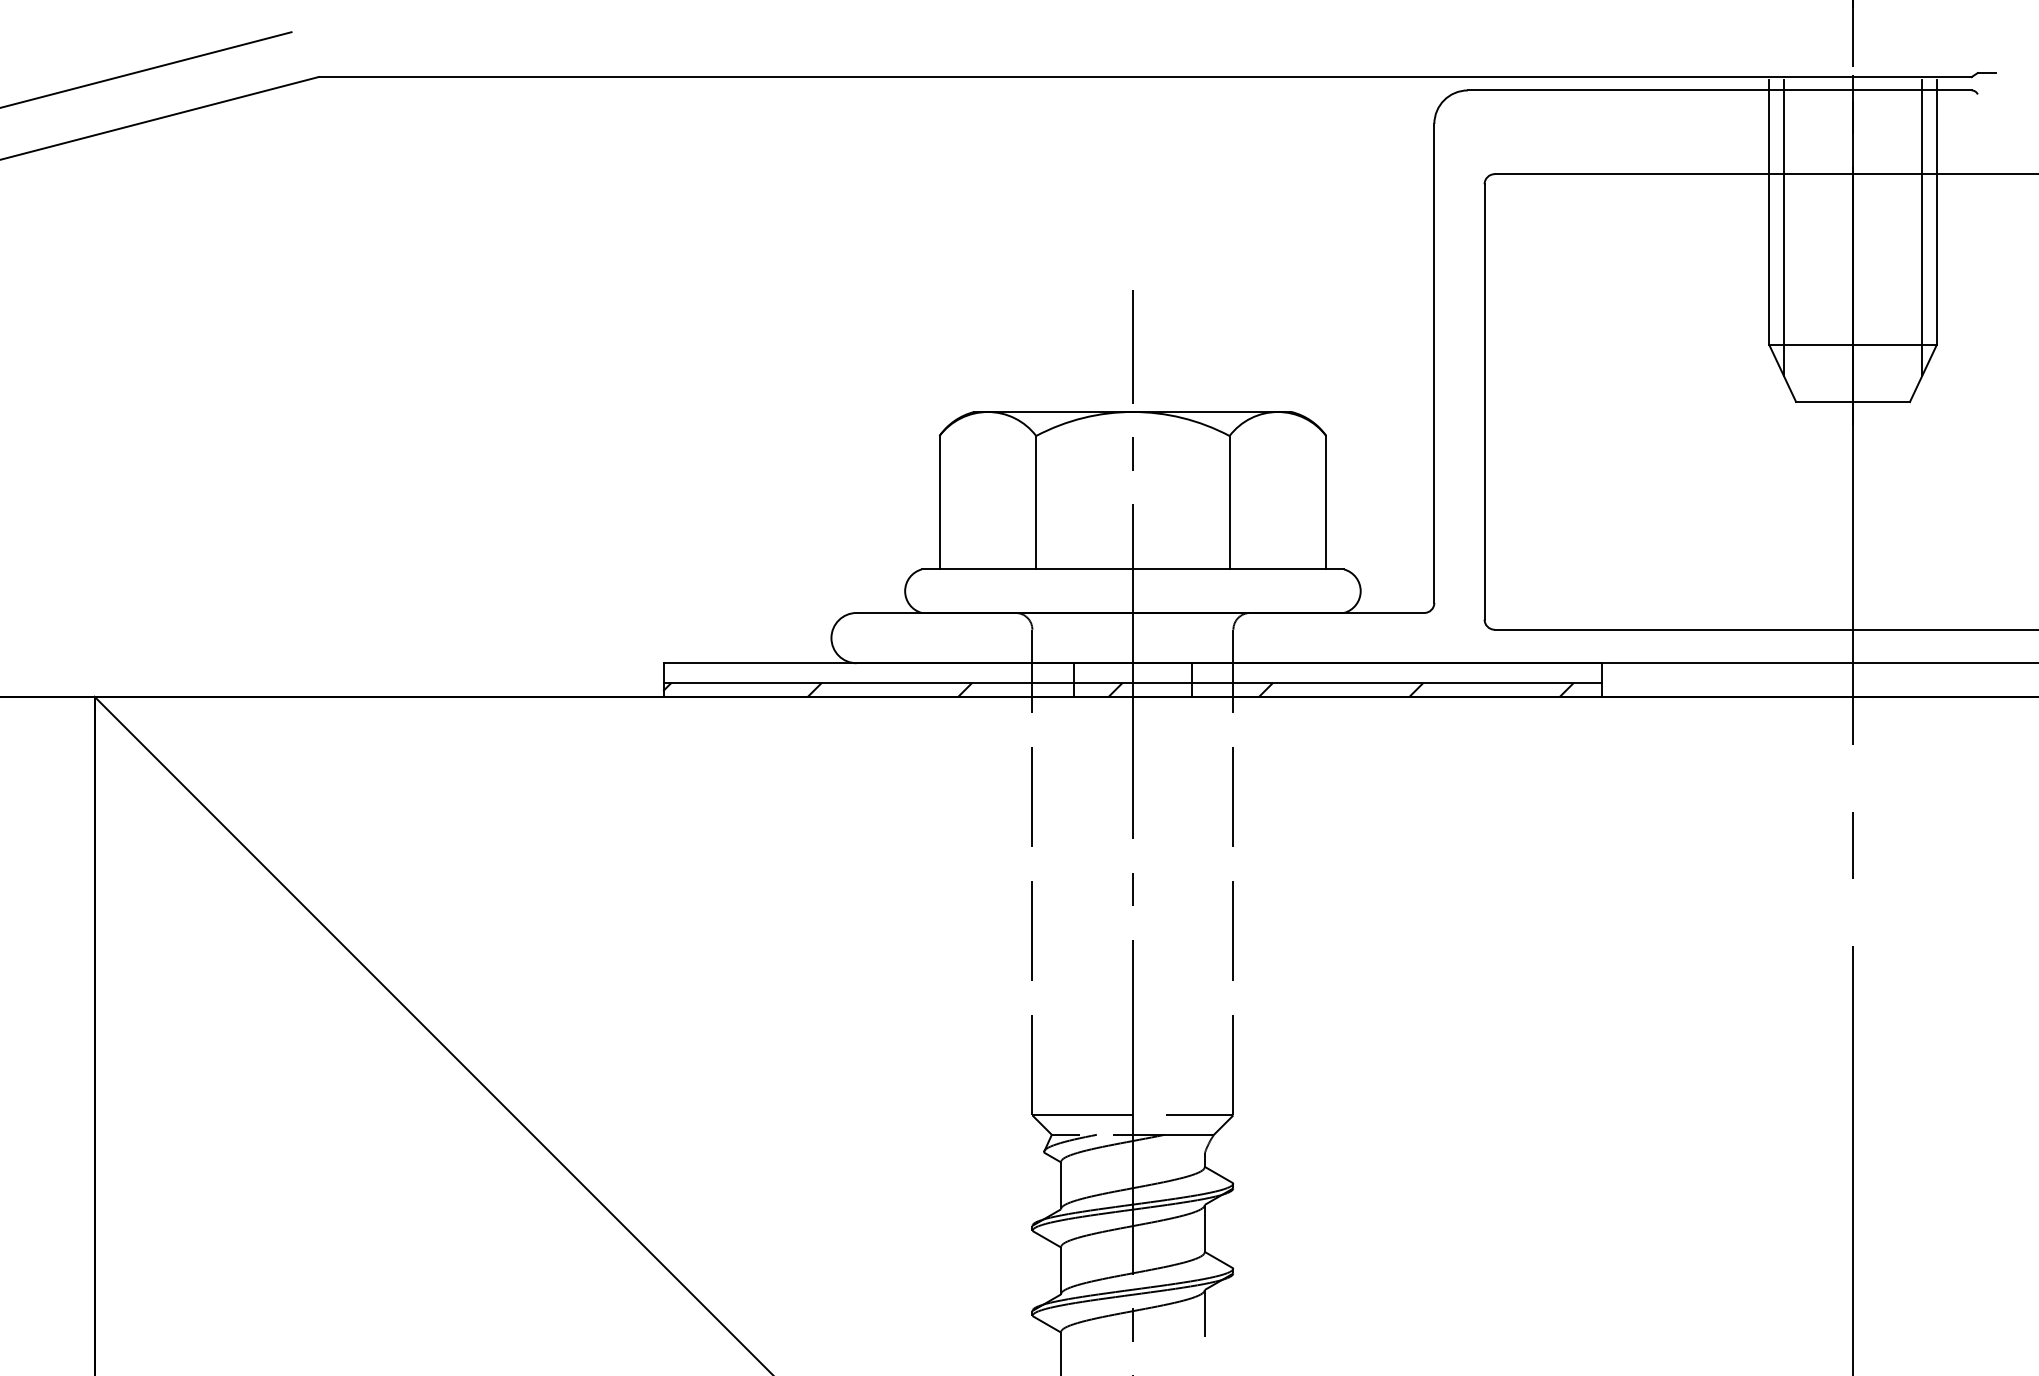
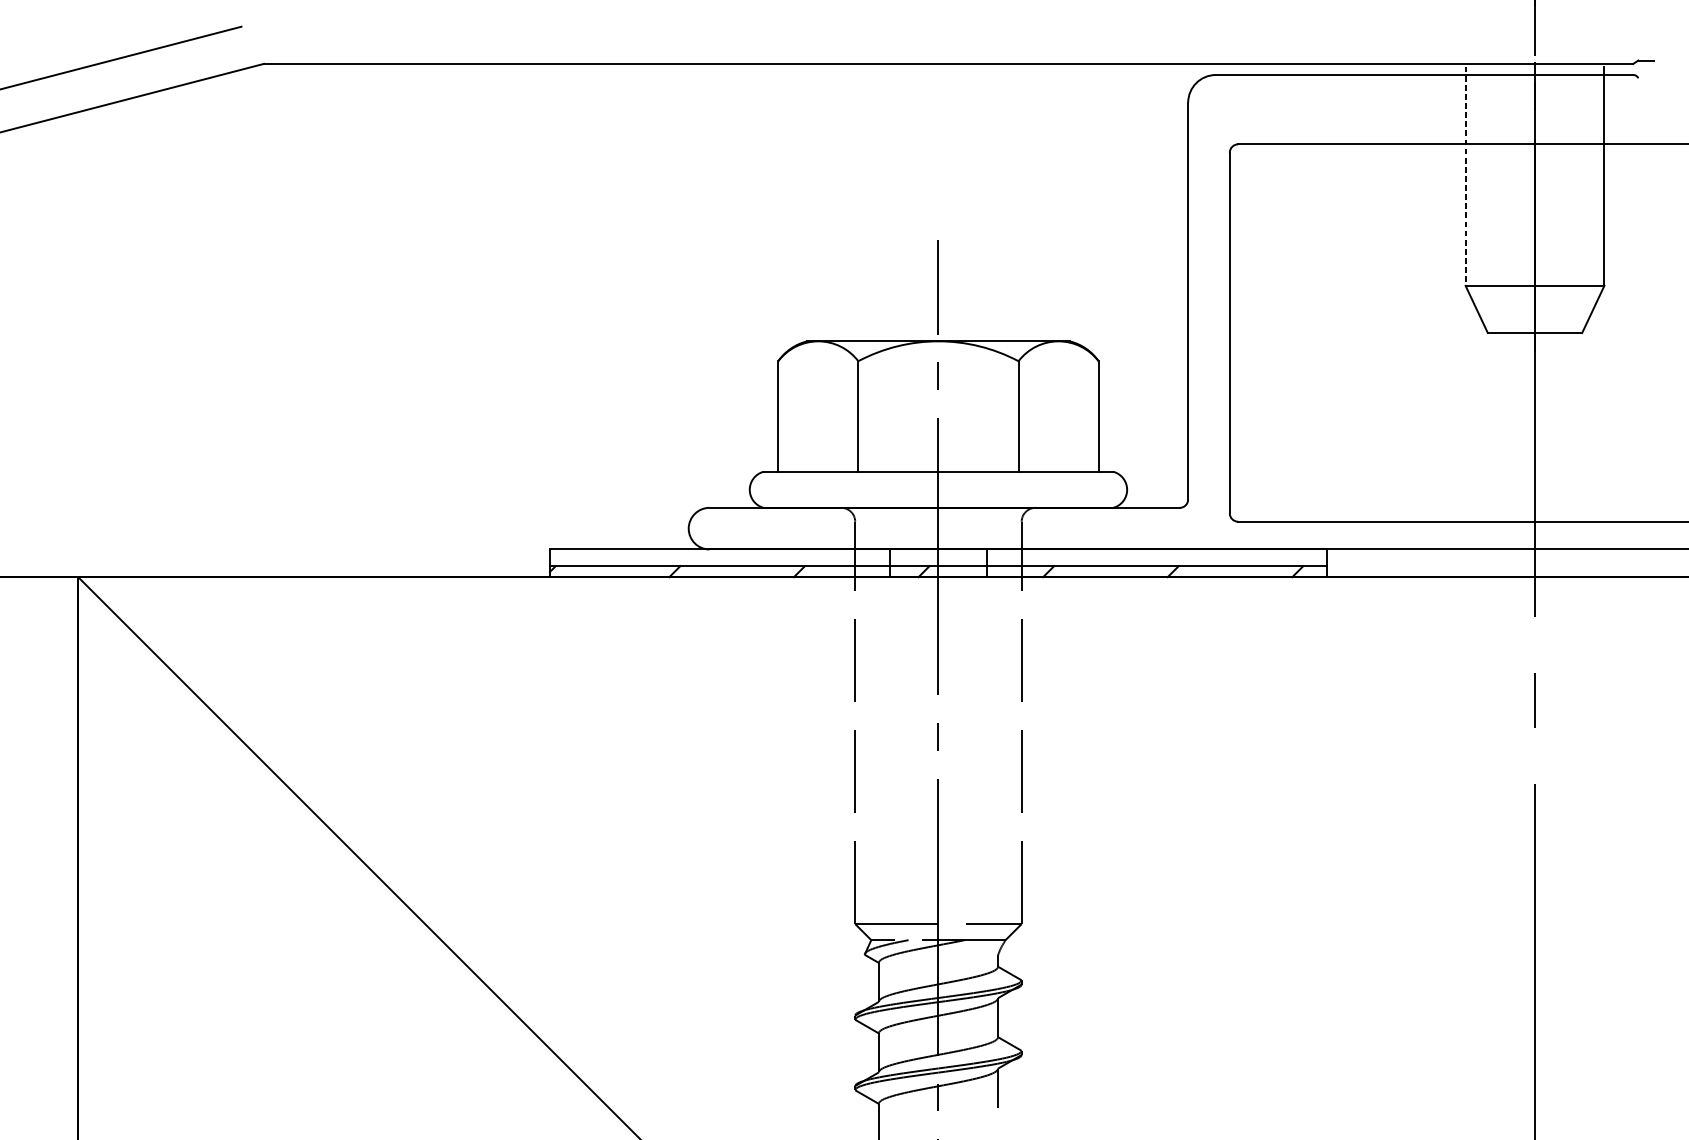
line: (1769, 213) -> (1465, 176), solid -> dashed
line: (1783, 227) -> (1477, 188), removed
line: (1922, 227) -> (1592, 188), removed

